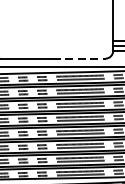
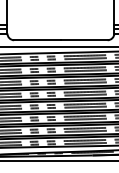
line: (79, 58) -> (84, 40), dashed -> solid

